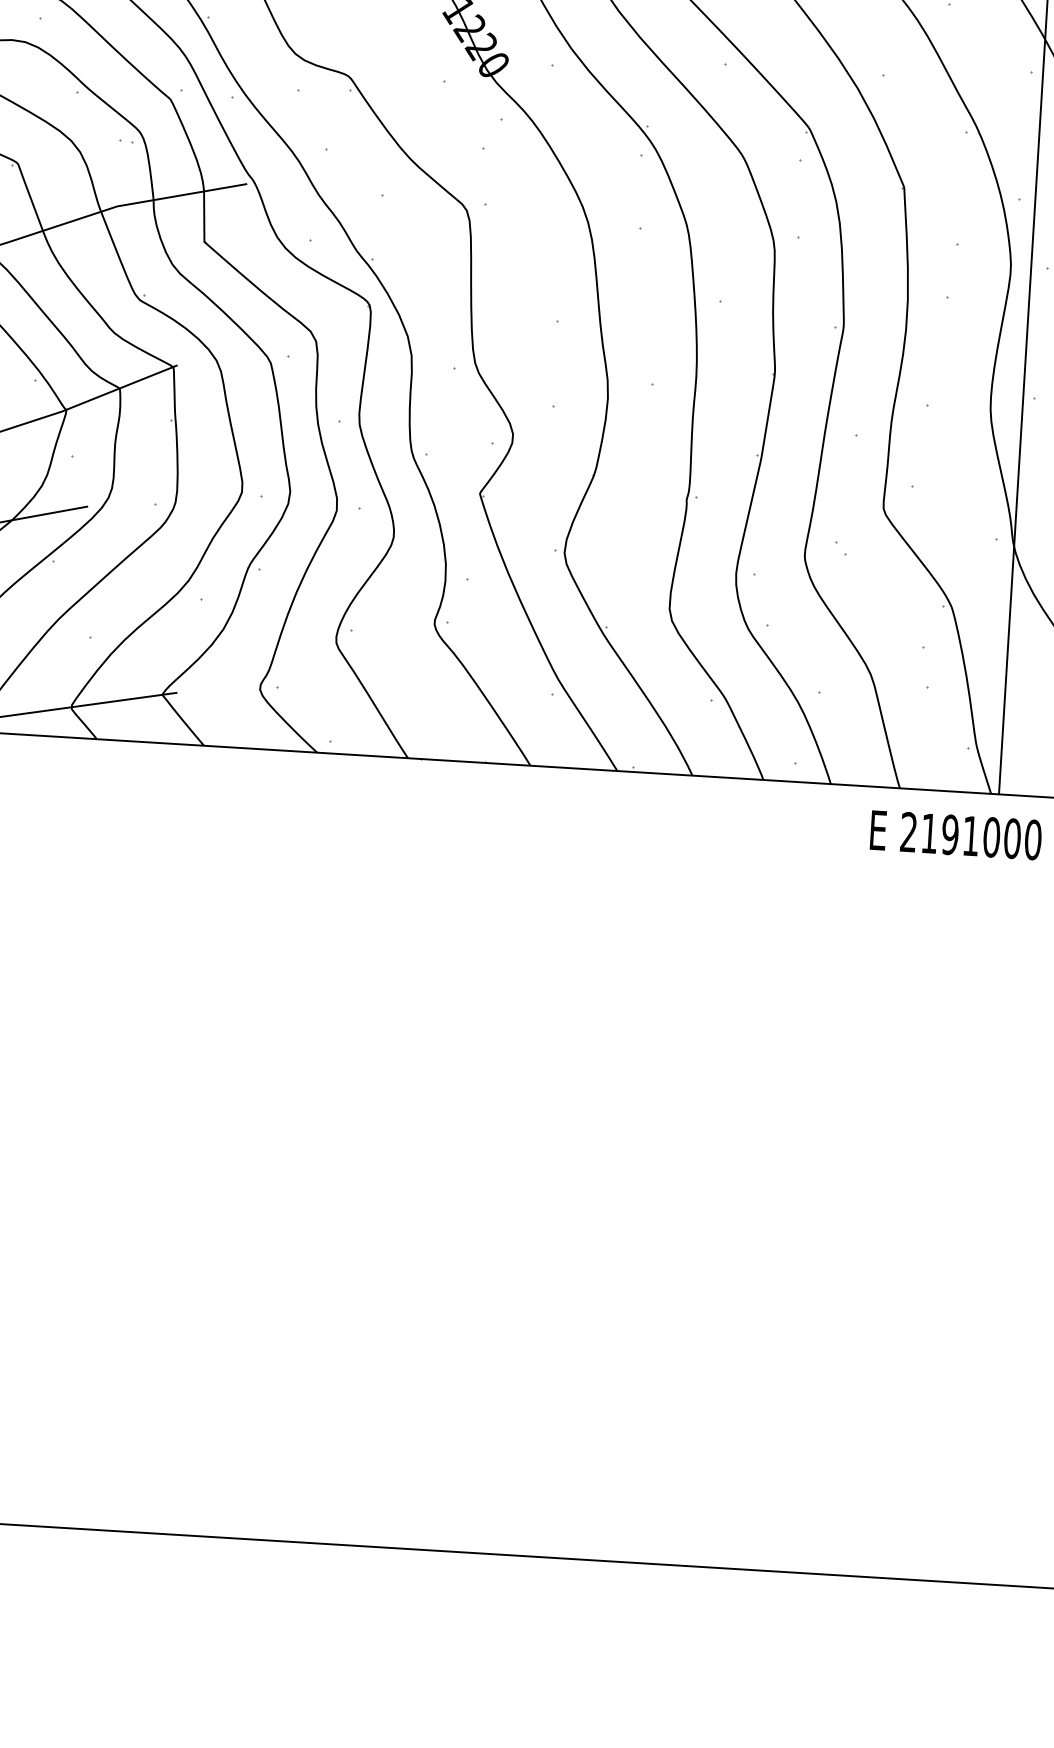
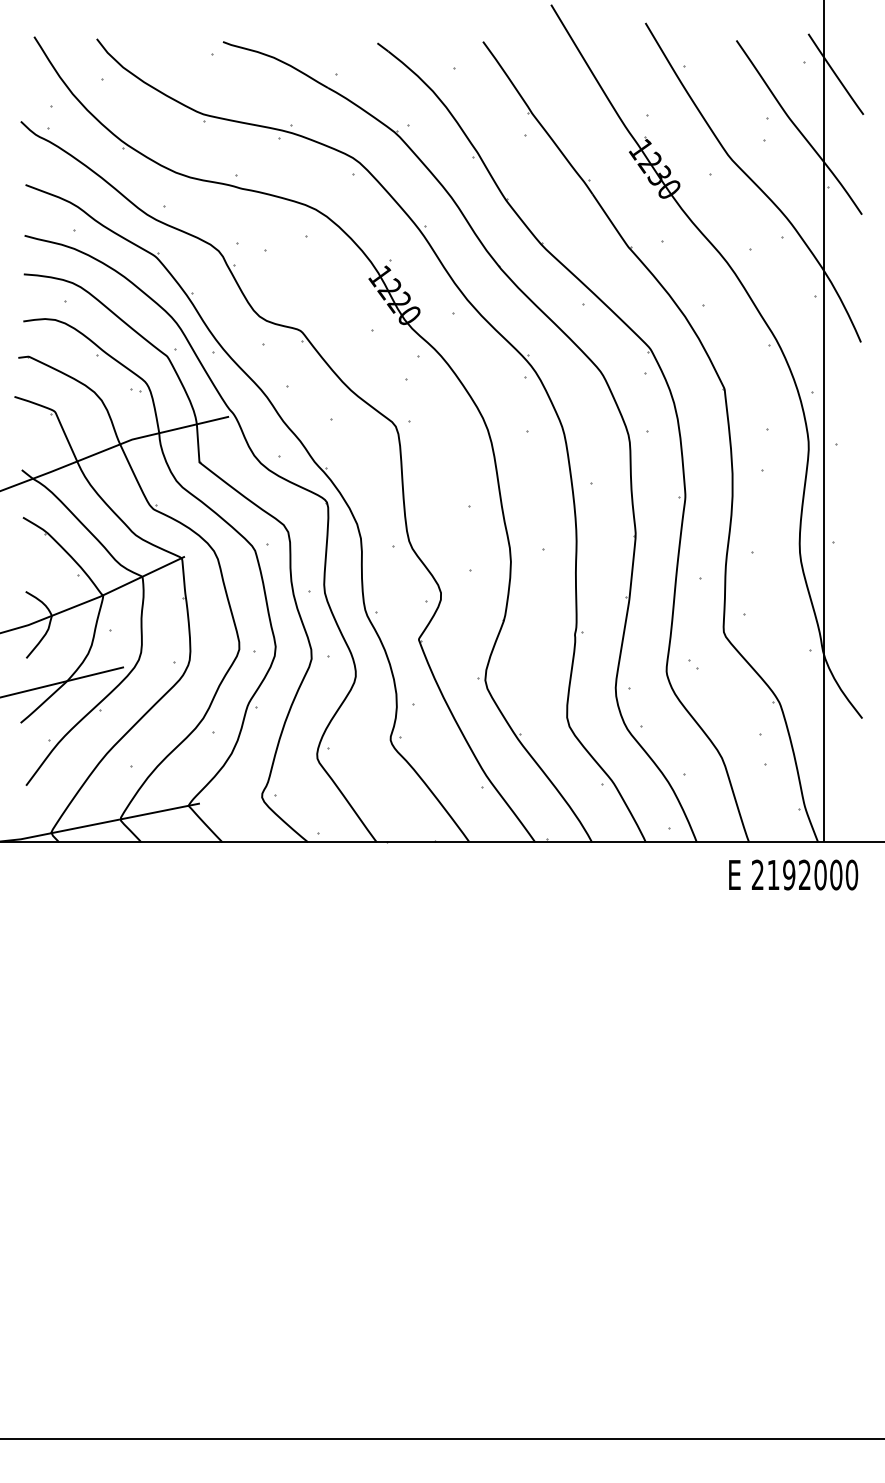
text: (970, 835) -> (804, 874), 2191000 -> 2192000

